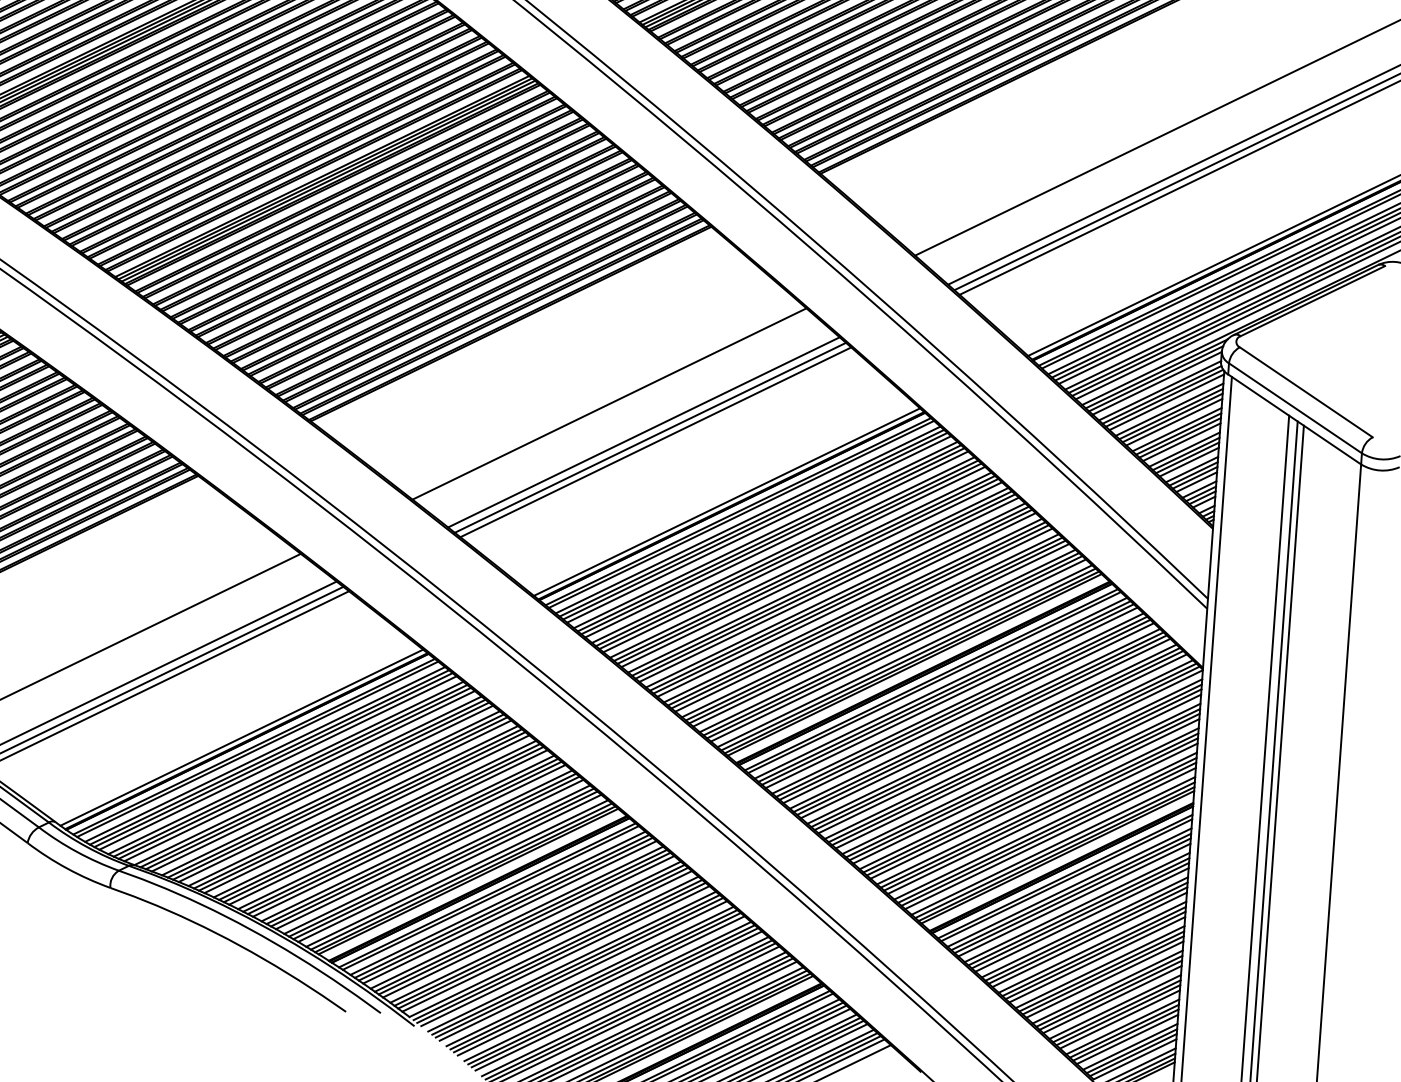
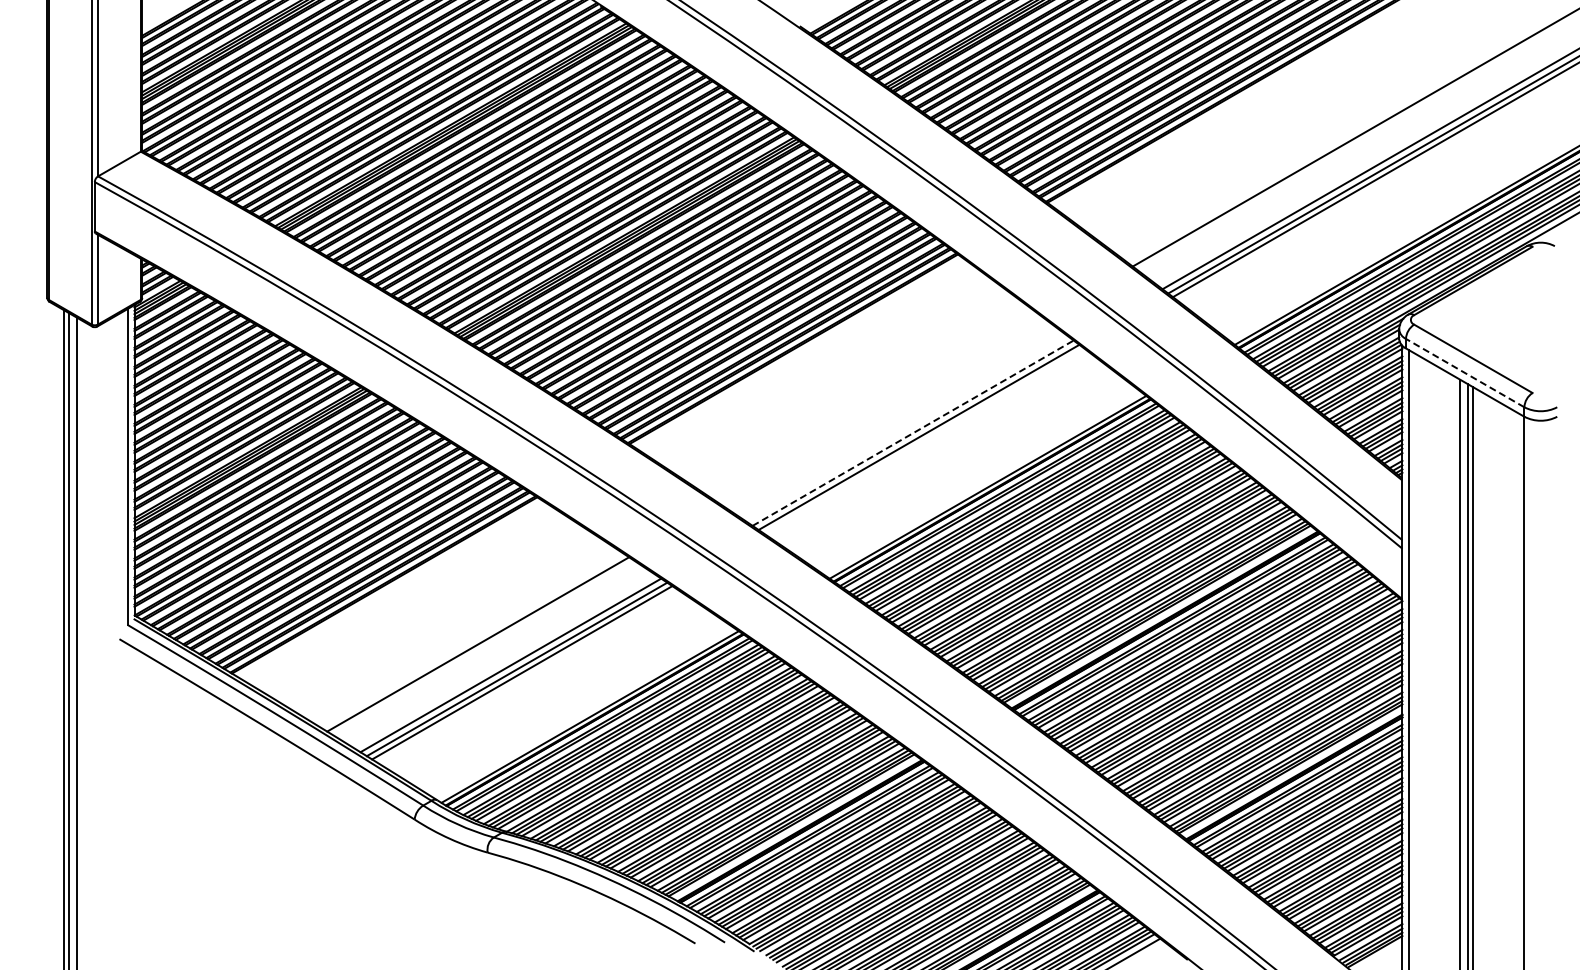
line: (608, 403) -> (881, 410), removed
line: (1294, 407) -> (1464, 372), solid -> dashed
line: (644, 431) -> (913, 432), solid -> dashed
line: (655, 441) -> (923, 440), removed

